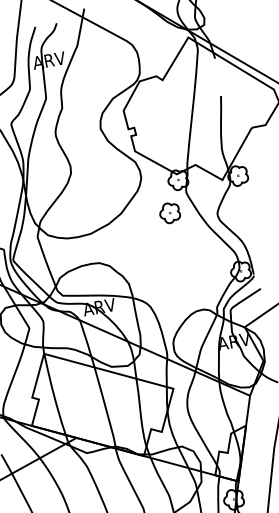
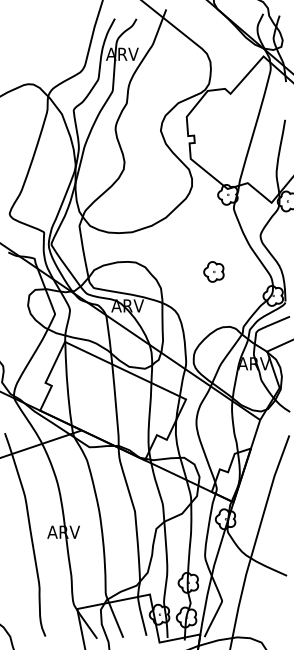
part: (169, 212) -> (213, 271), moved

